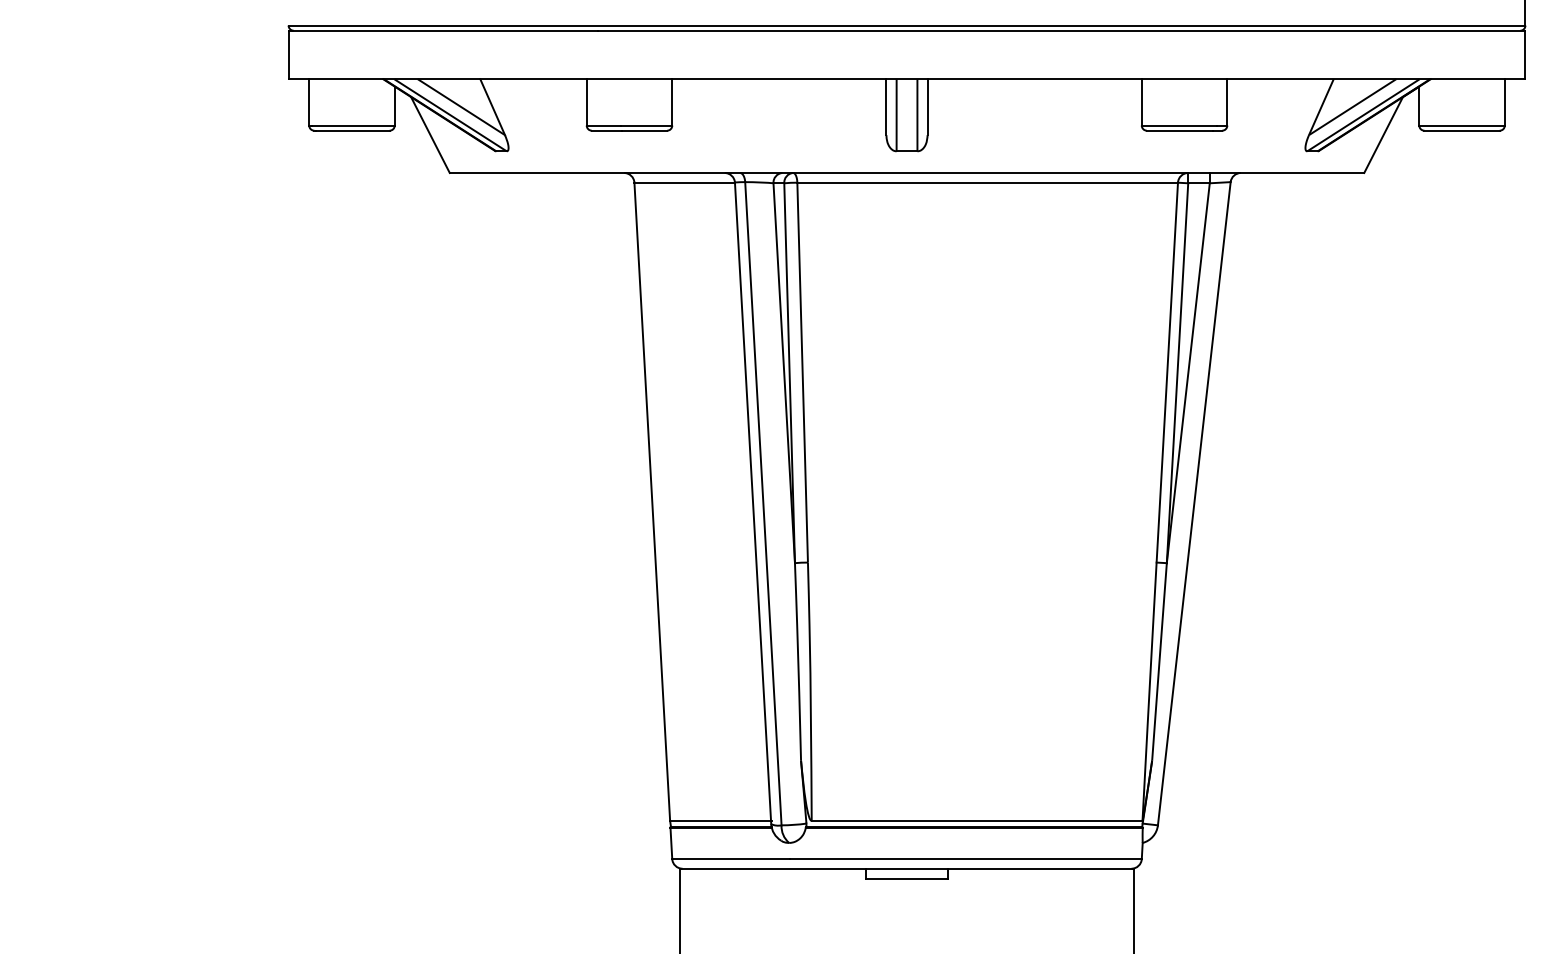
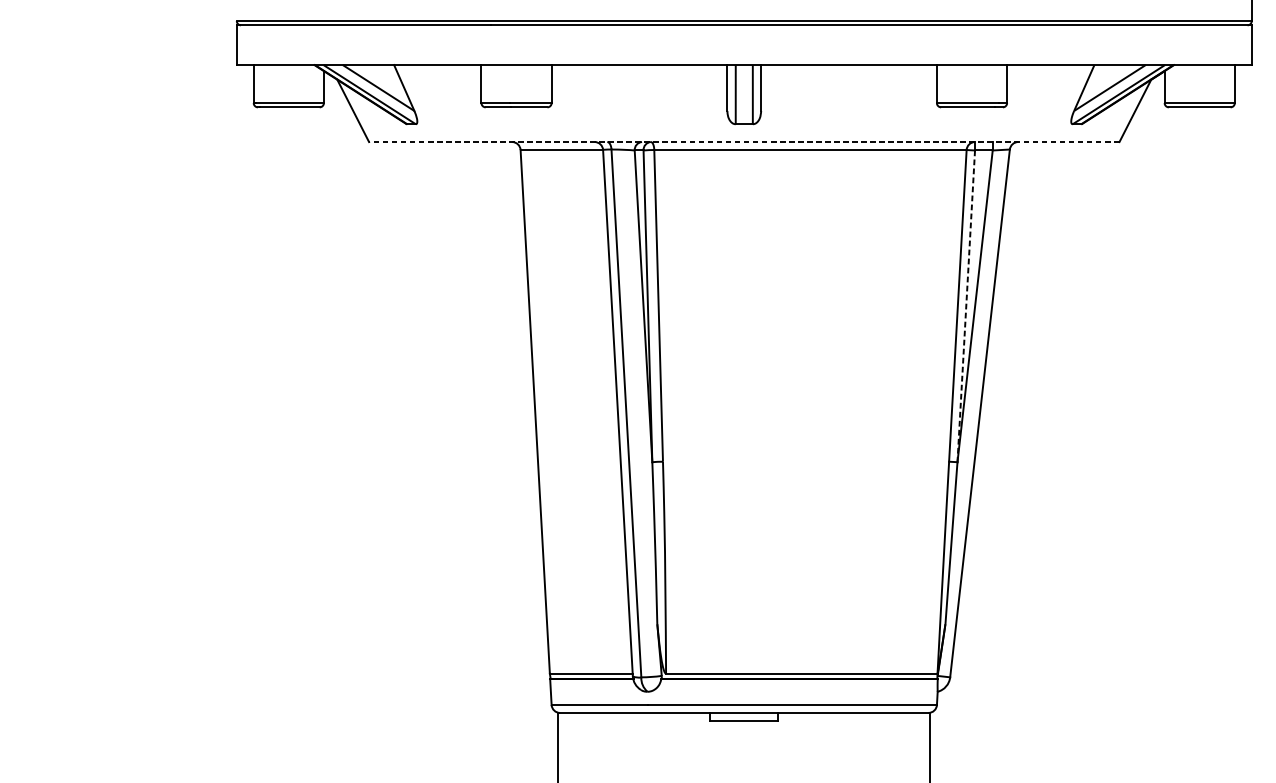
line: (906, 172) -> (743, 141), solid -> dashed
line: (1177, 373) -> (966, 306), solid -> dashed

